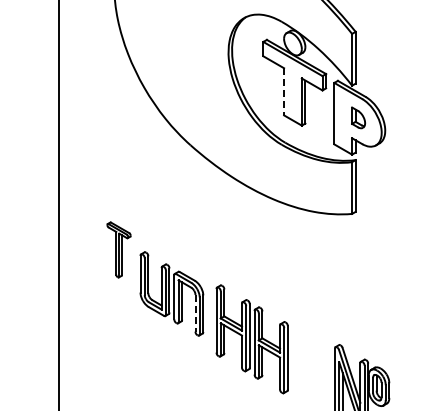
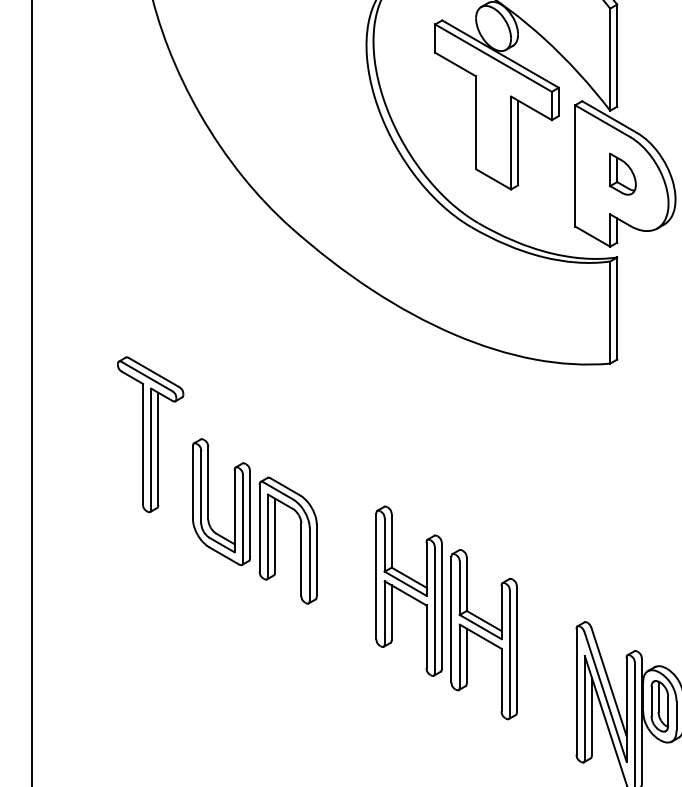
line: (284, 91) -> (476, 122), dashed -> solid
part: (118, 249) -> (149, 433), size x1.43
line: (195, 313) -> (301, 559), dashed -> solid
part: (251, 339) -> (445, 613), moved

